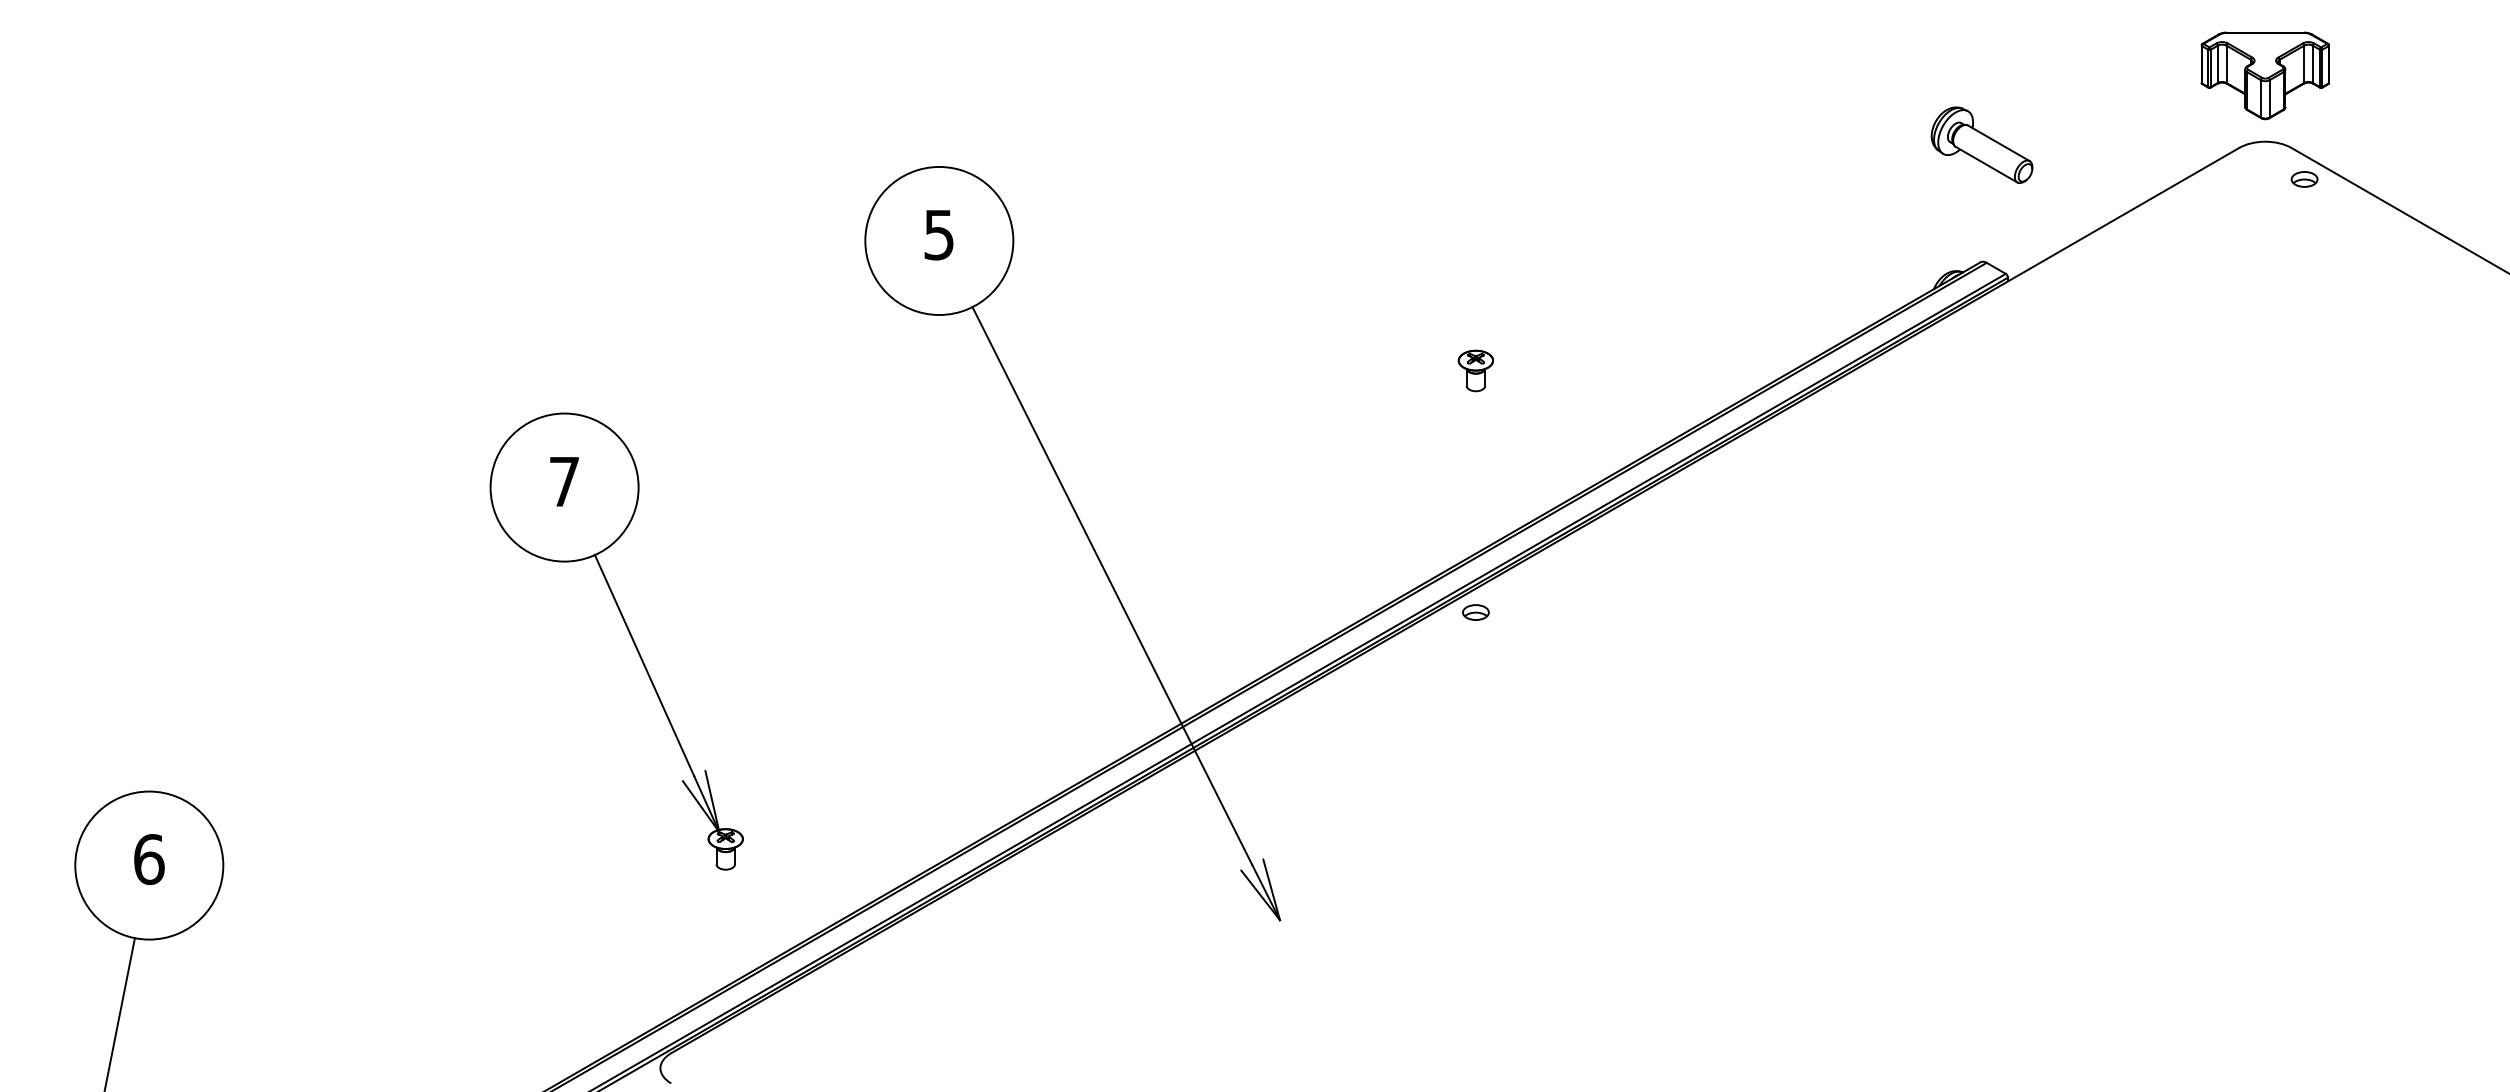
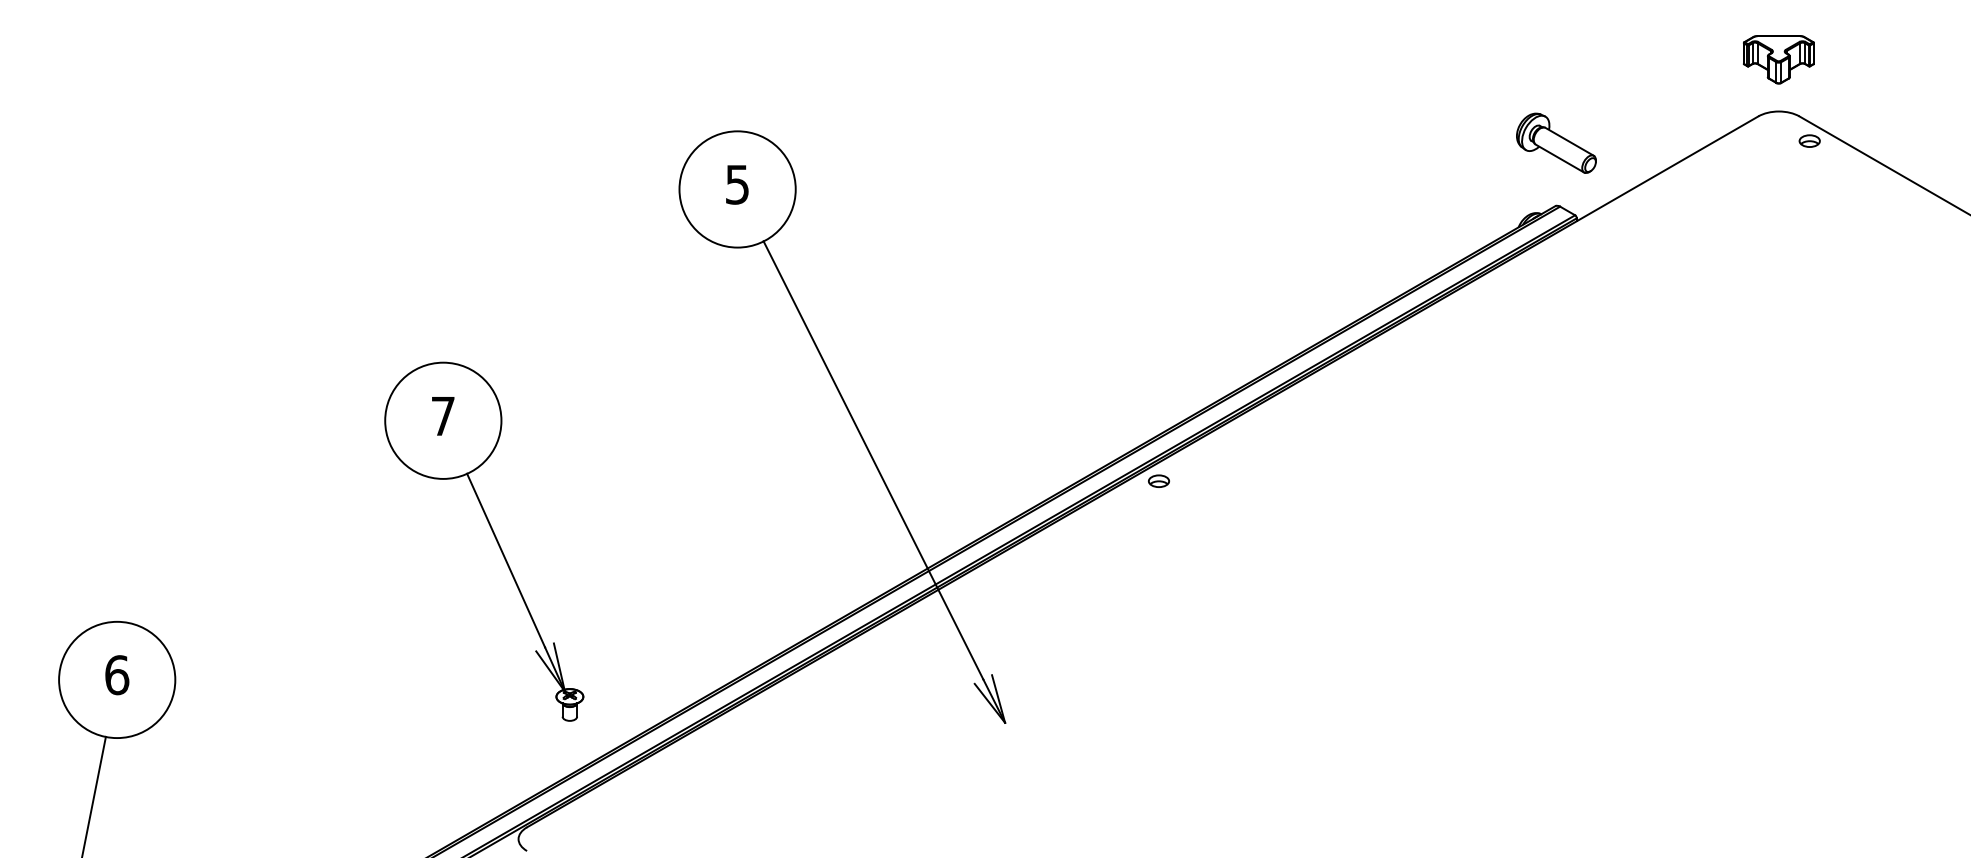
part: (2264, 75) -> (1778, 59), size x0.7
part: (1981, 144) -> (1556, 142), moved
part: (1475, 370) -> (1158, 291), removed
part: (630, 637) -> (495, 538), moved

